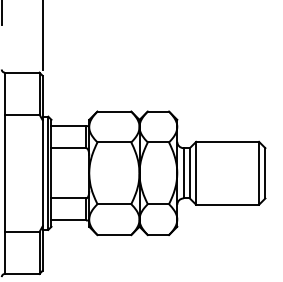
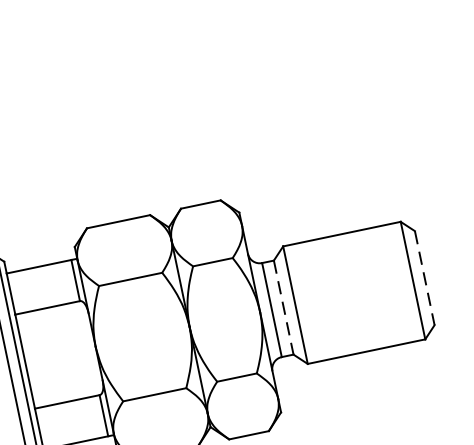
line: (189, 173) -> (283, 308), solid -> dashed
line: (265, 173) -> (425, 278), solid -> dashed

